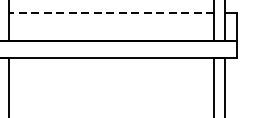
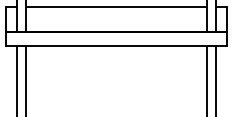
line: (111, 13) -> (116, 7), dashed -> solid

